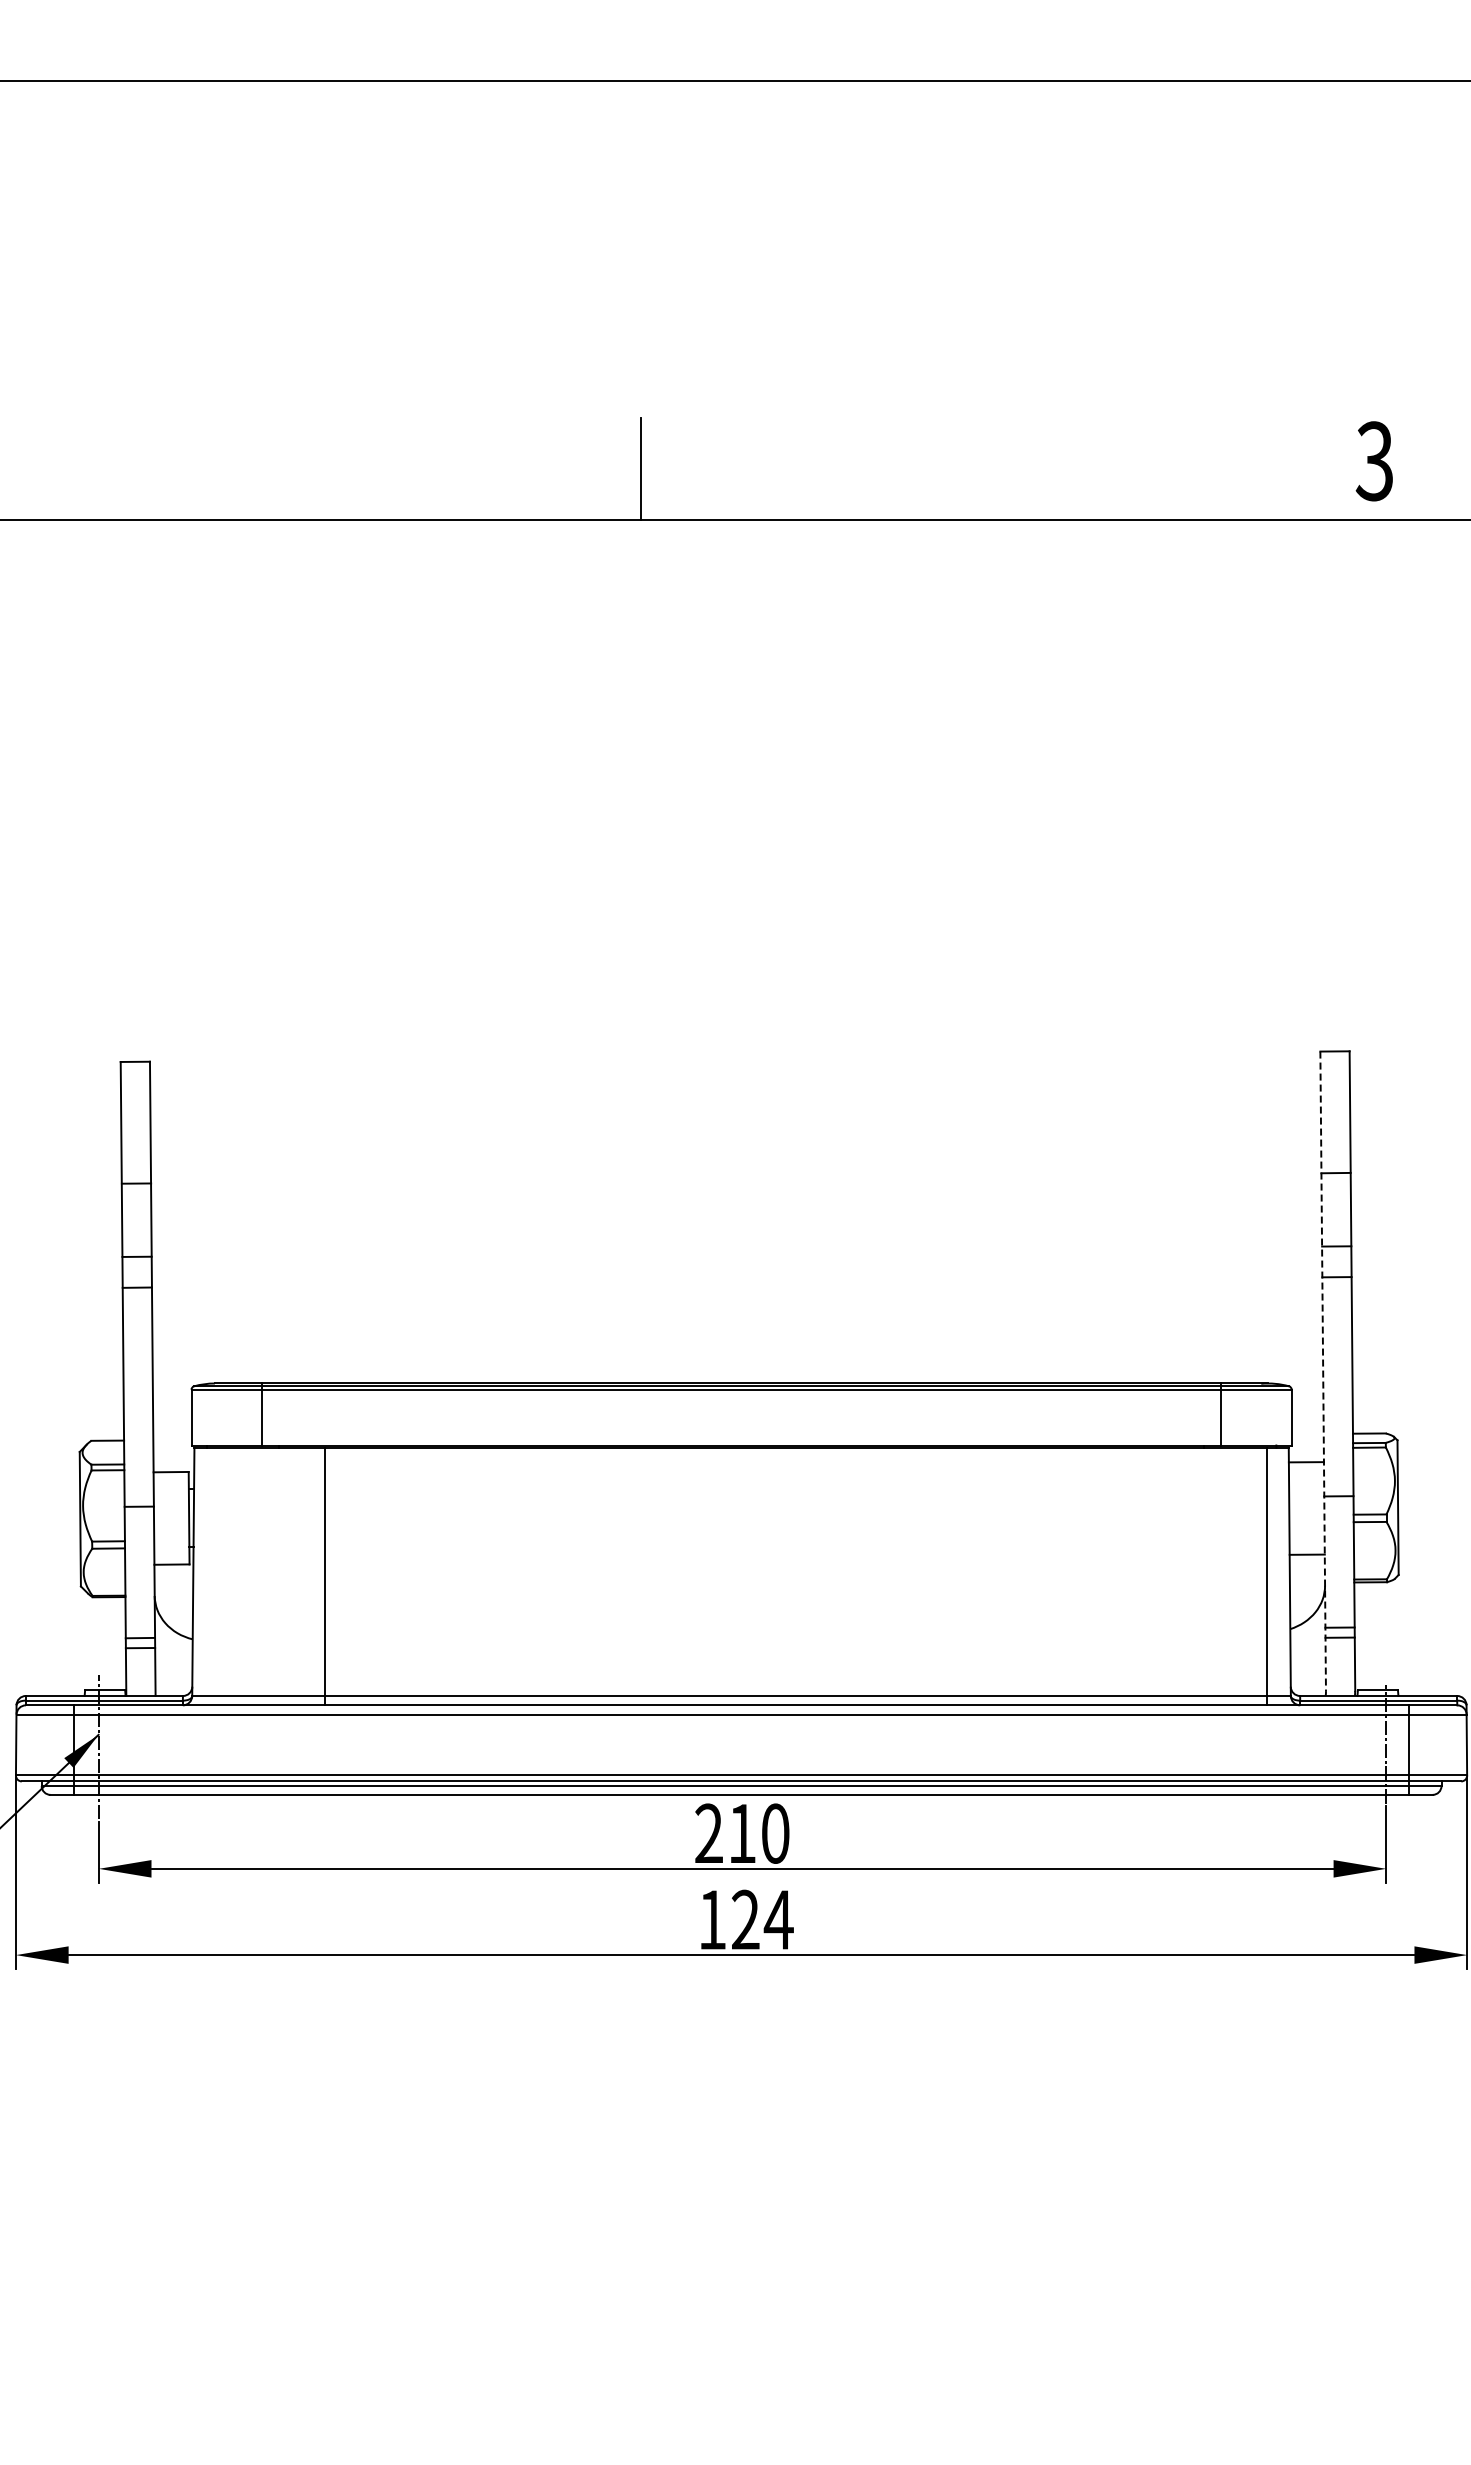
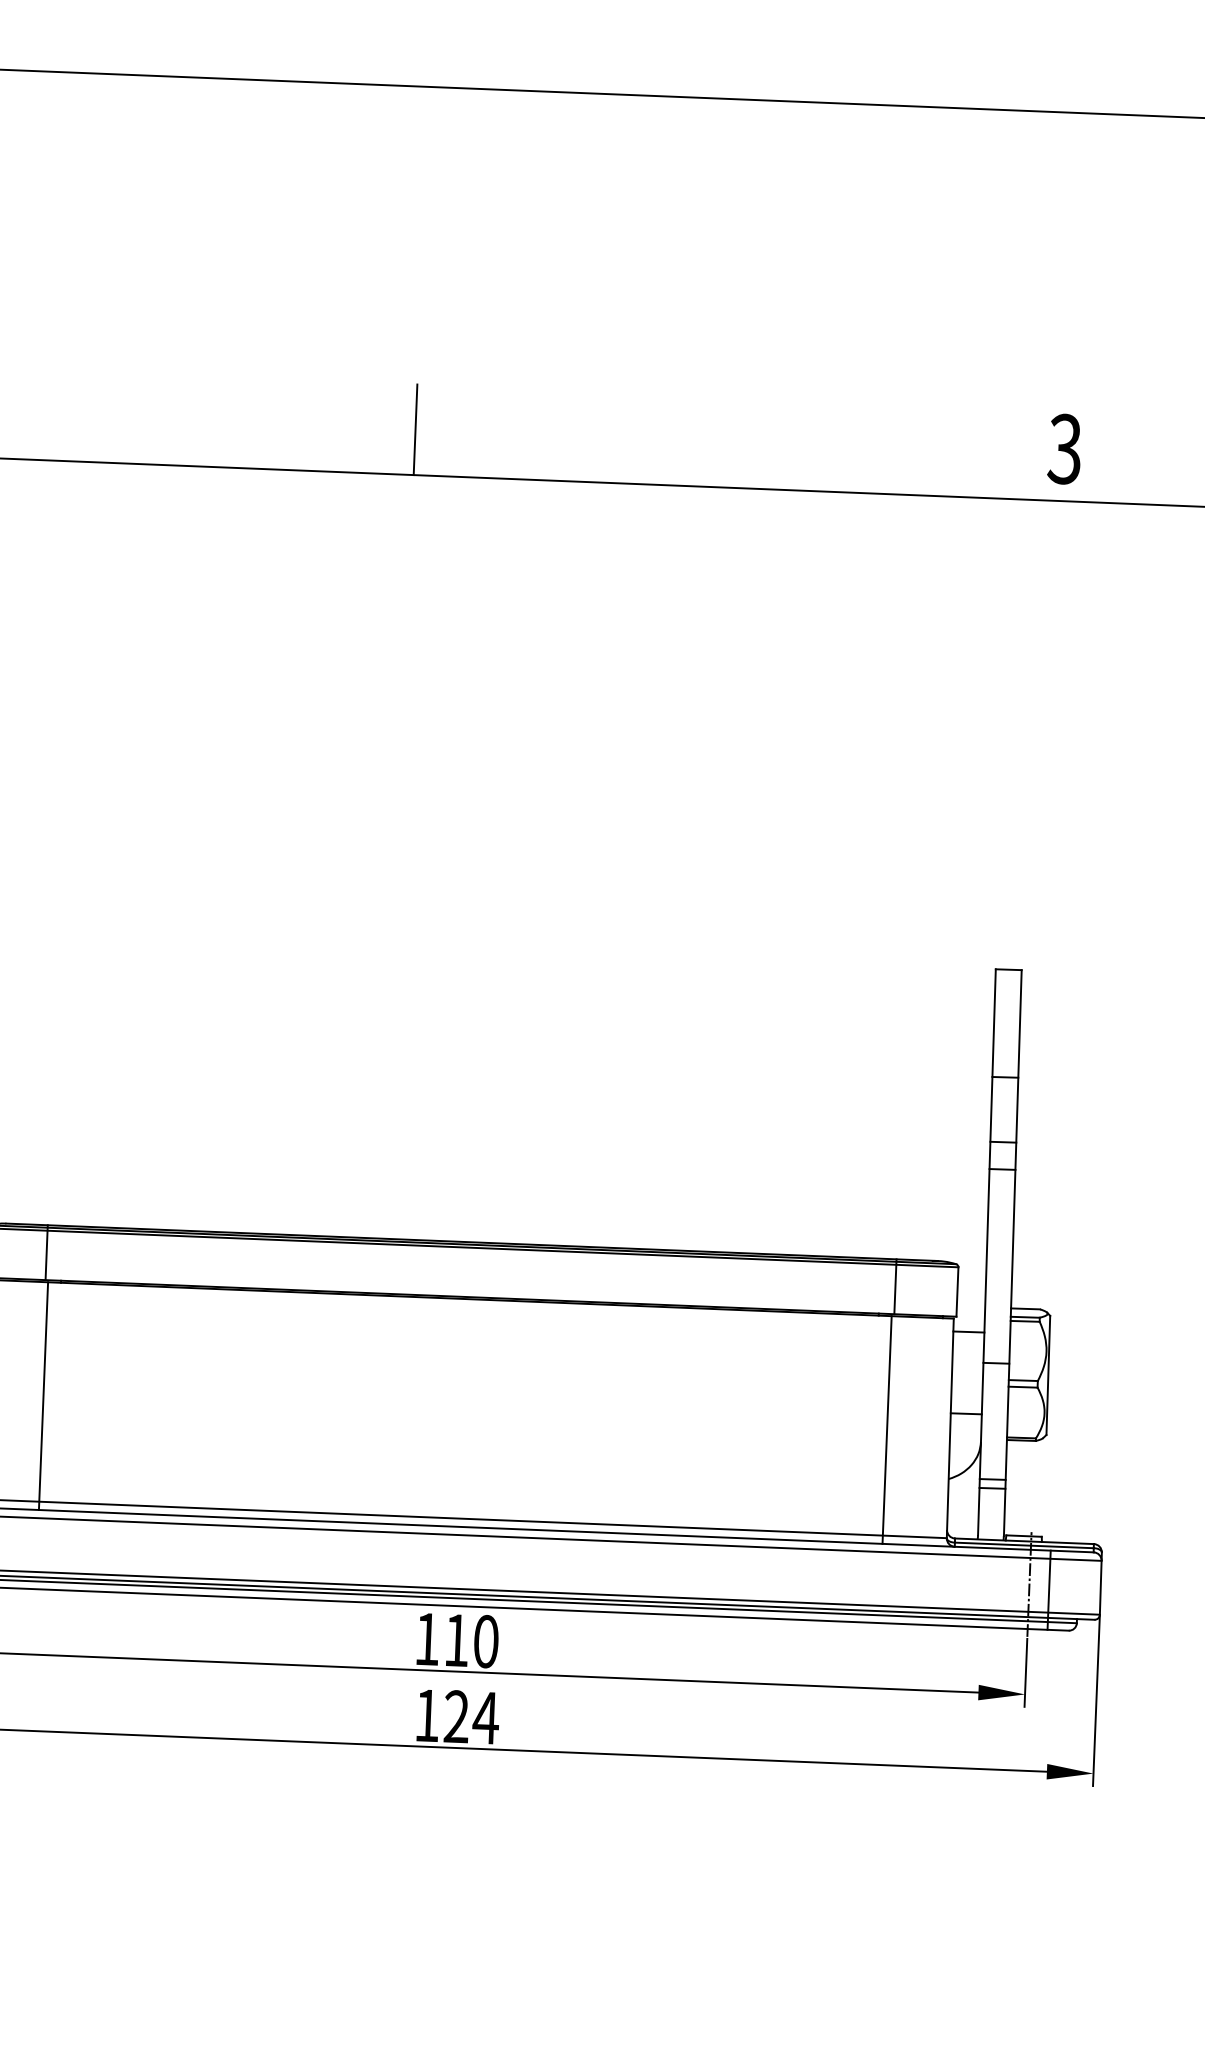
line: (1323, 1371) -> (987, 1252), dashed -> solid
line: (324, 1576) -> (43, 1396), moved
line: (1266, 1576) -> (887, 1429), moved
text: (708, 1832) -> (426, 1638), 210 -> 110

